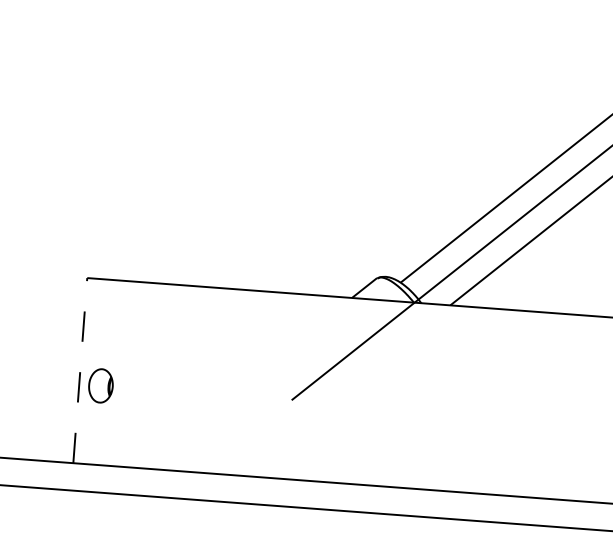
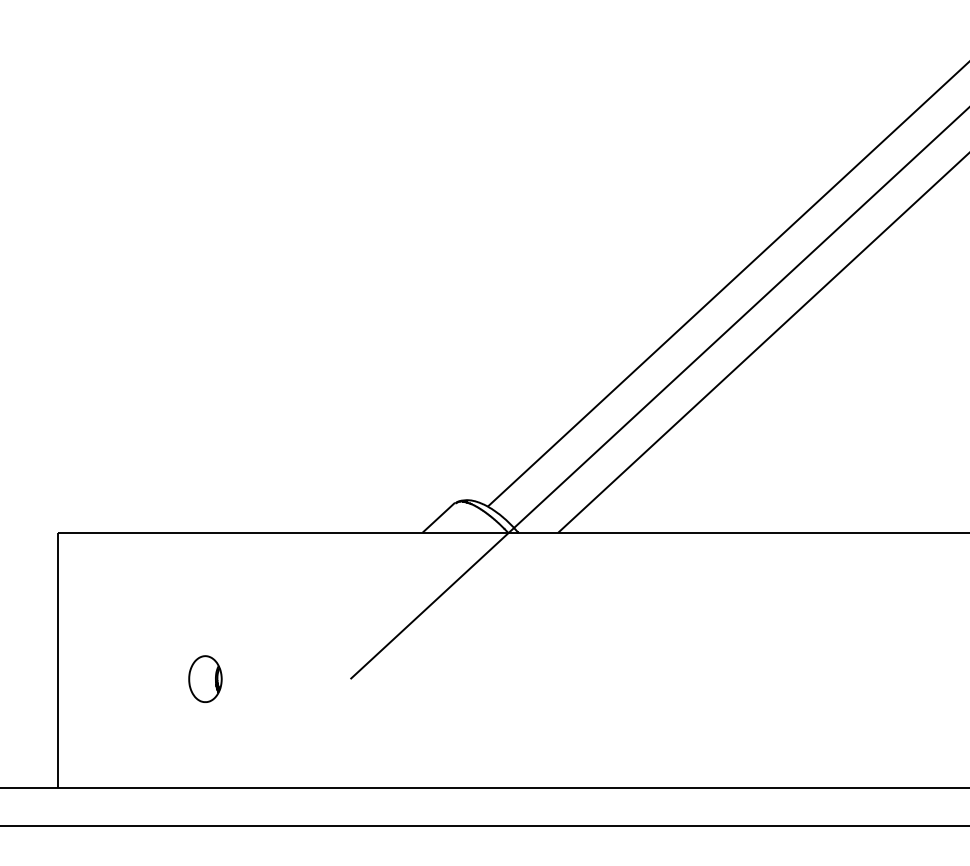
line: (80, 370) -> (57, 660), dashed -> solid
part: (101, 385) -> (205, 678), moved

